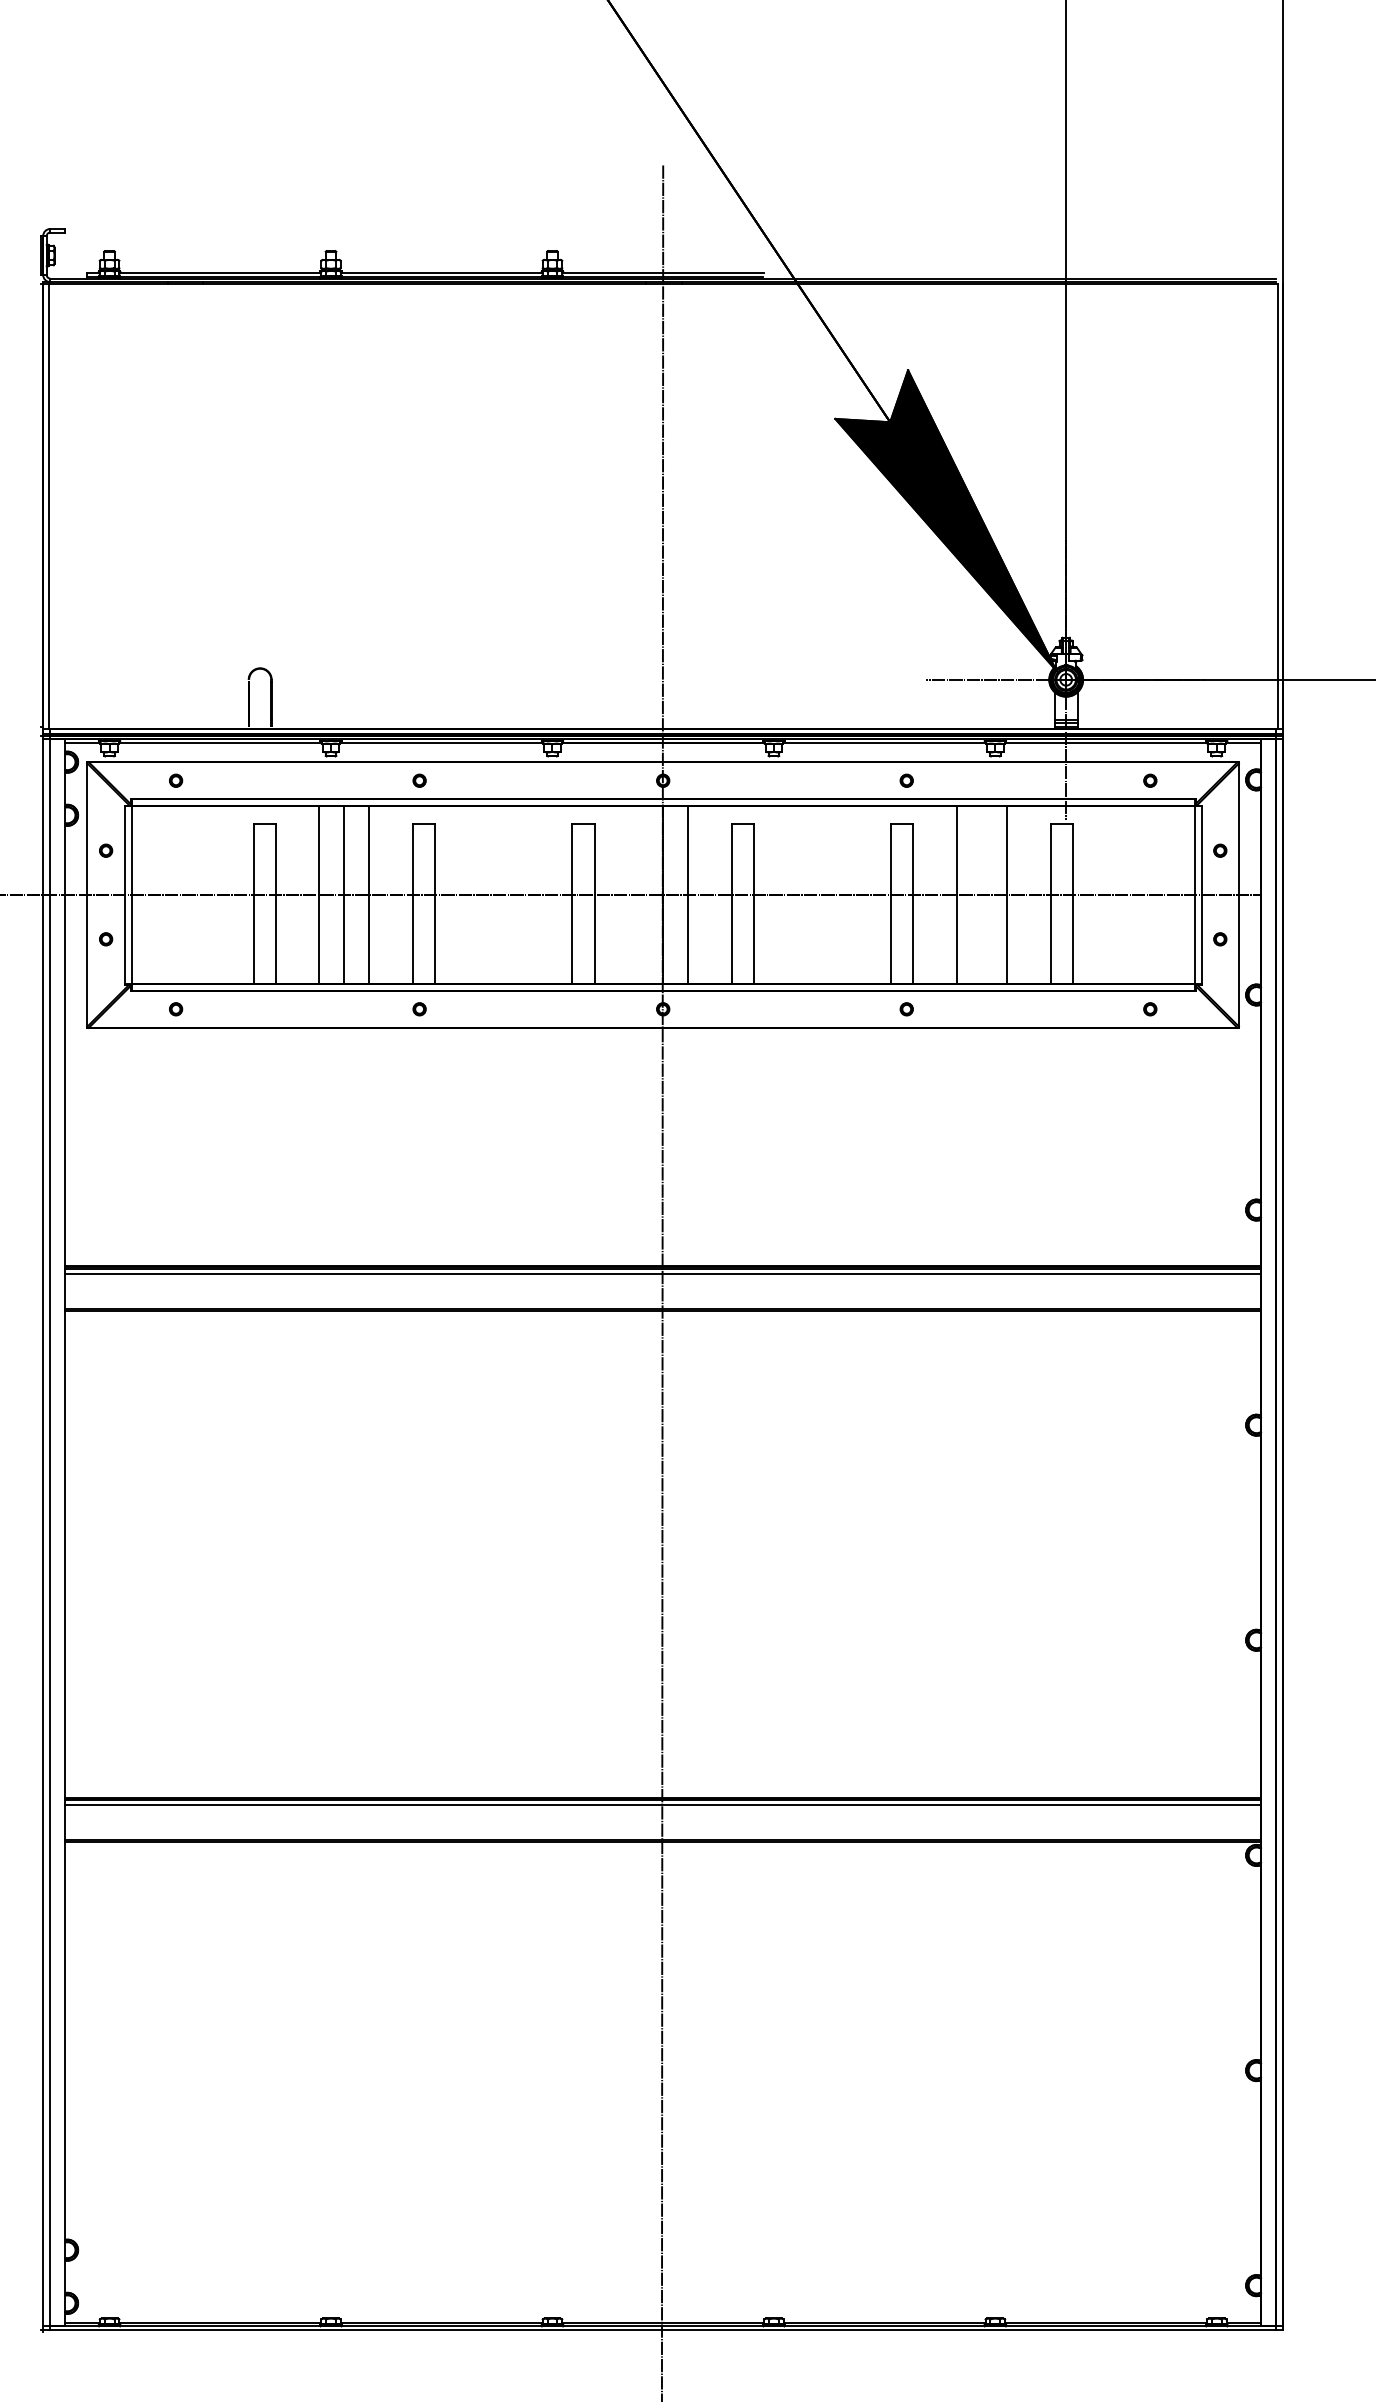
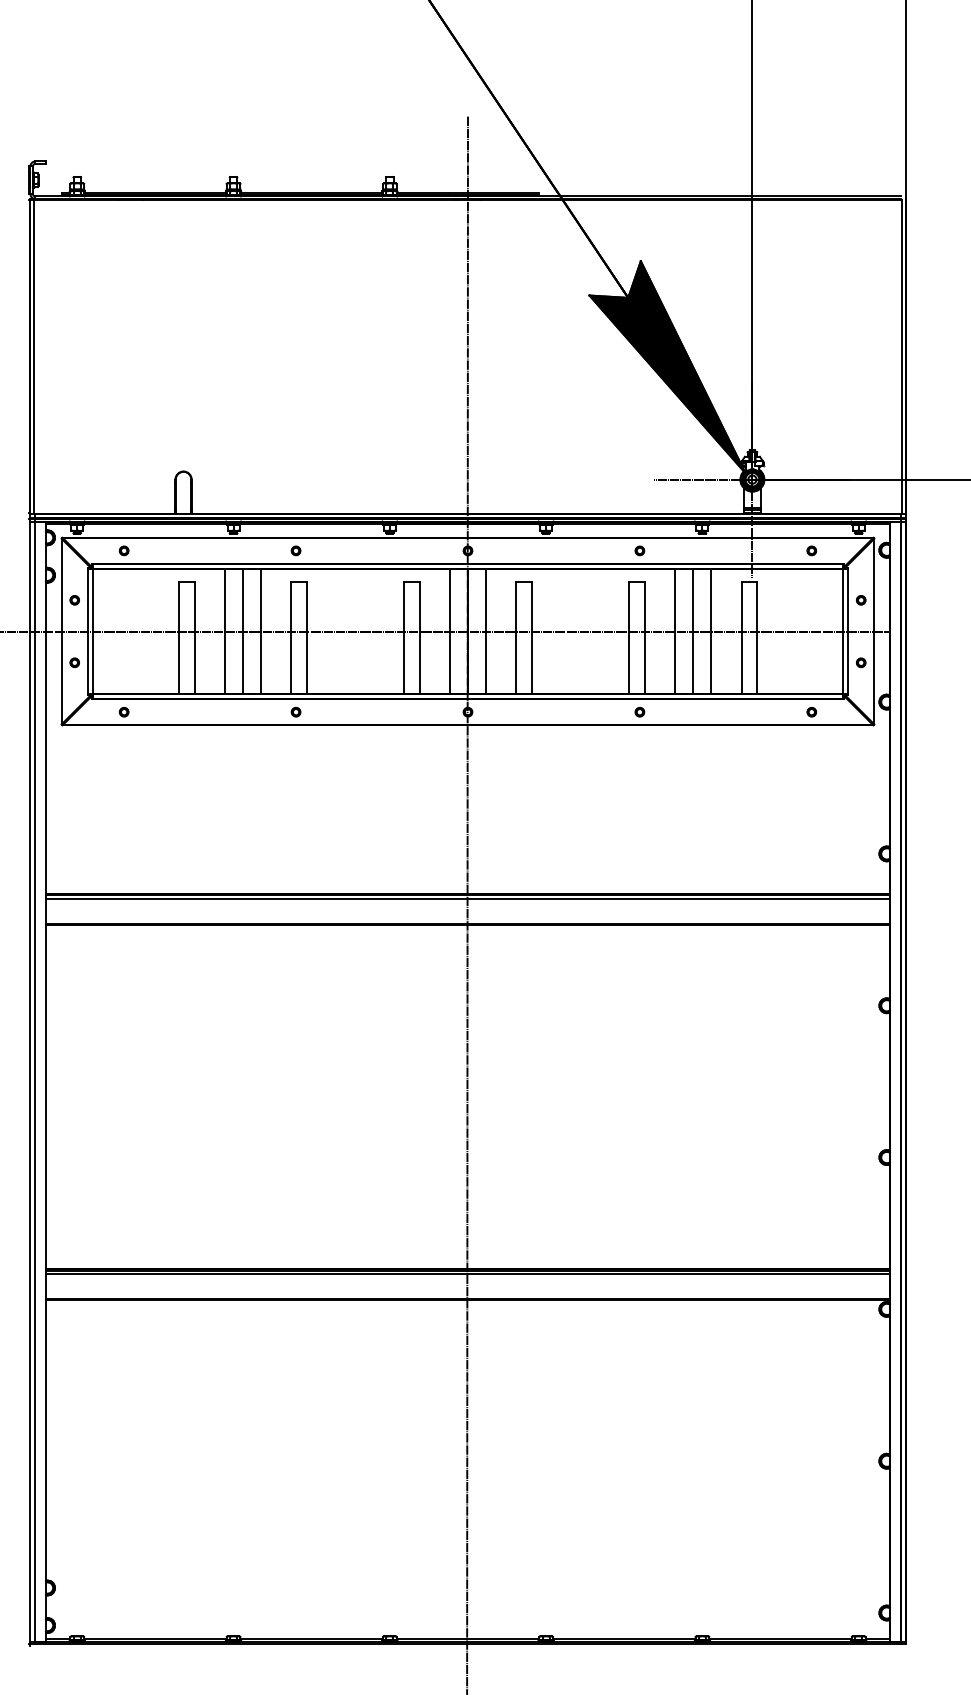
line: (638, 894) -> (450, 631), added
line: (982, 894) -> (693, 631), added

